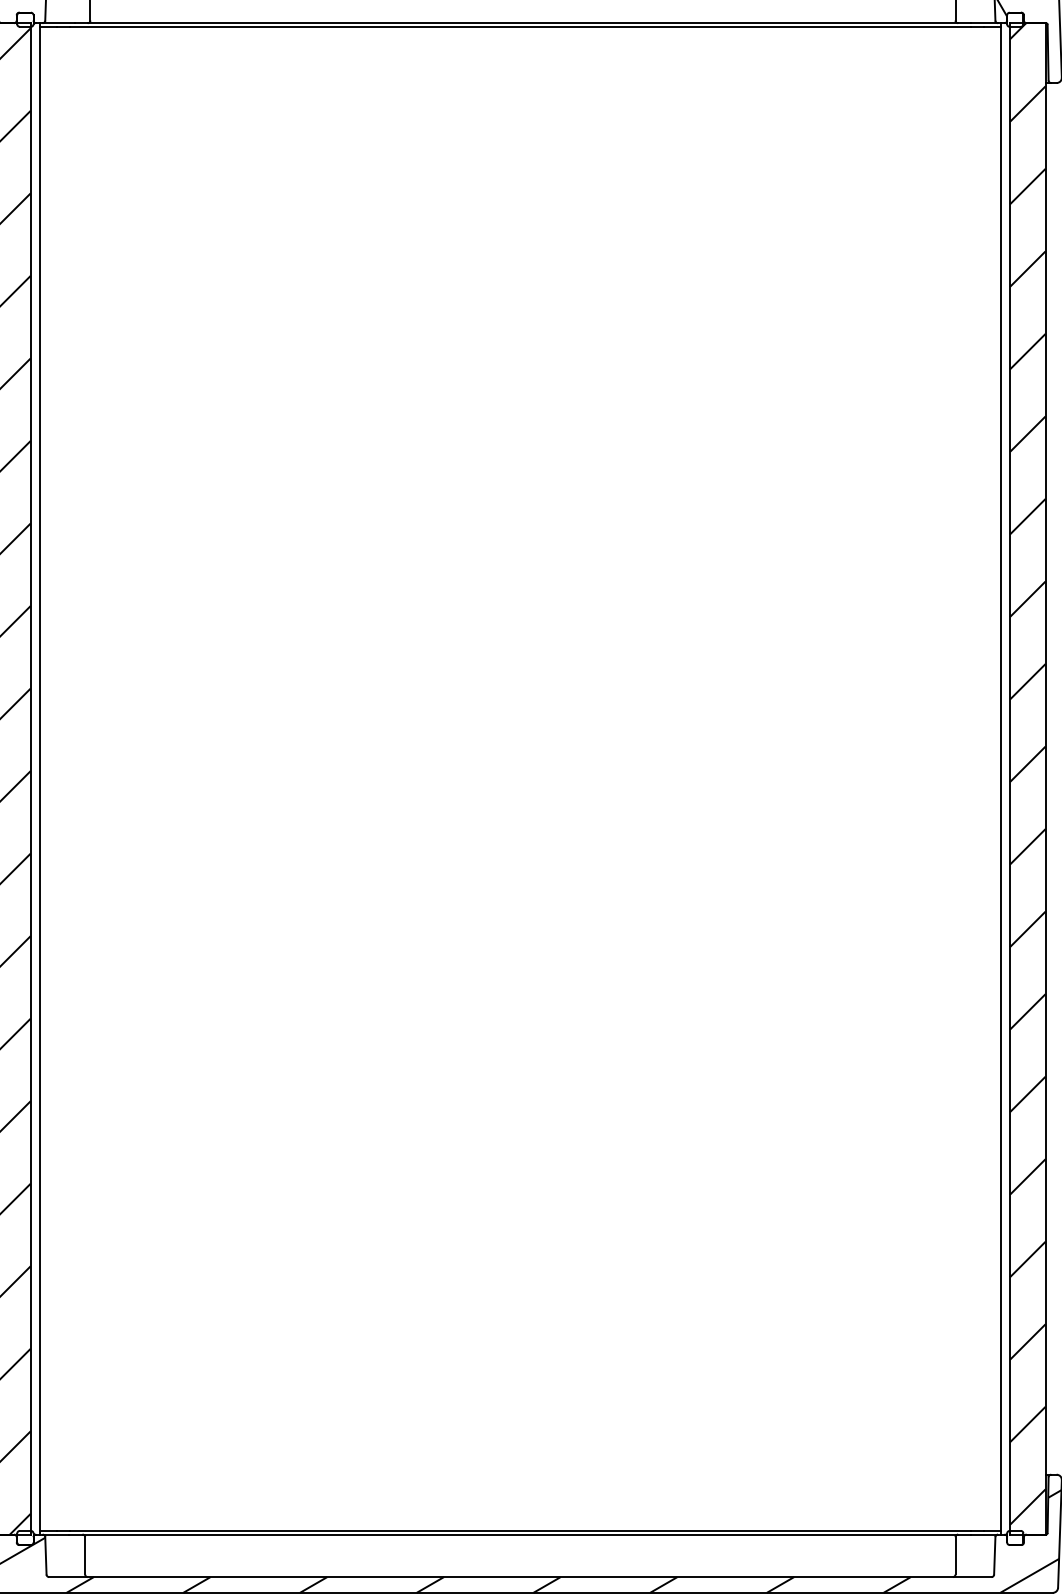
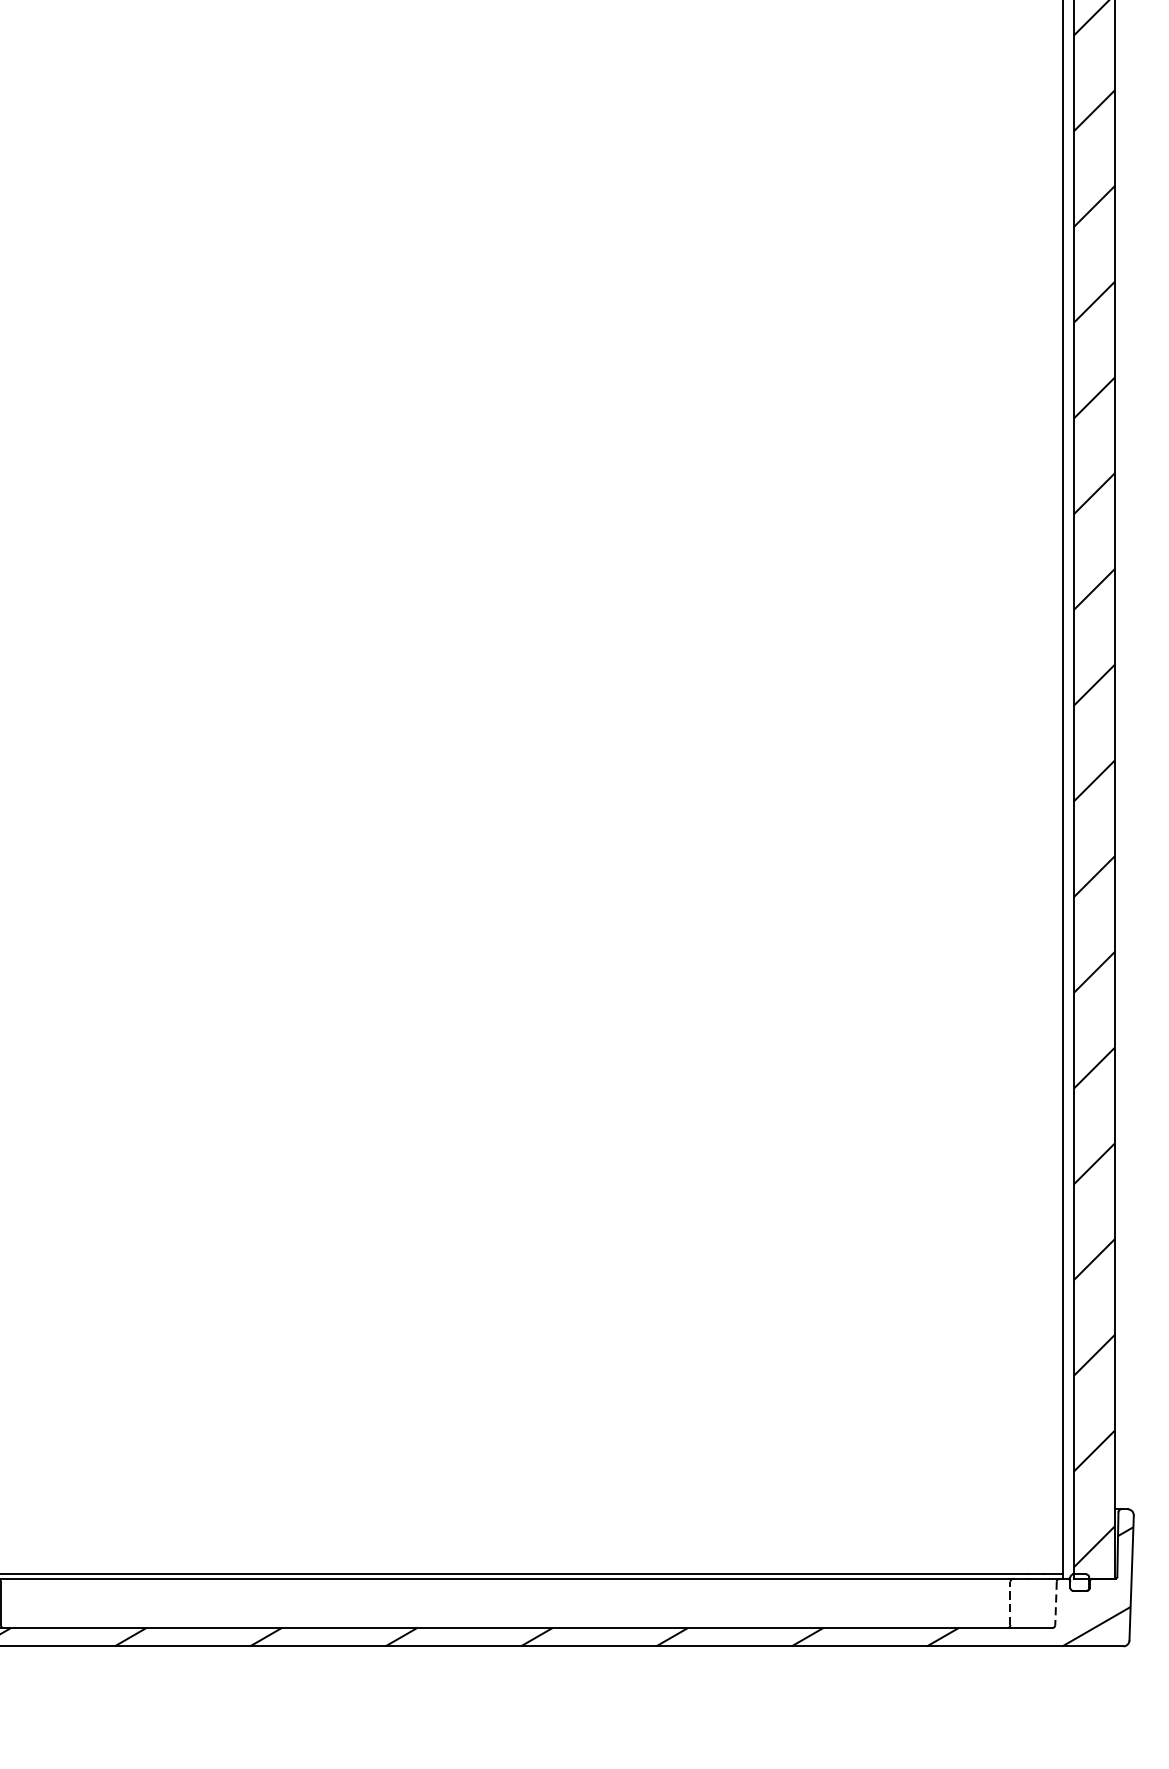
line: (955, 1555) -> (1010, 1603), solid -> dashed
line: (994, 1555) -> (1055, 1603), solid -> dashed

